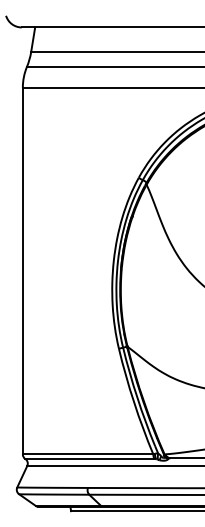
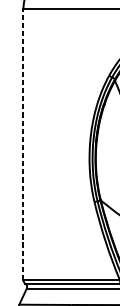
line: (22, 270) -> (23, 144), solid -> dashed

